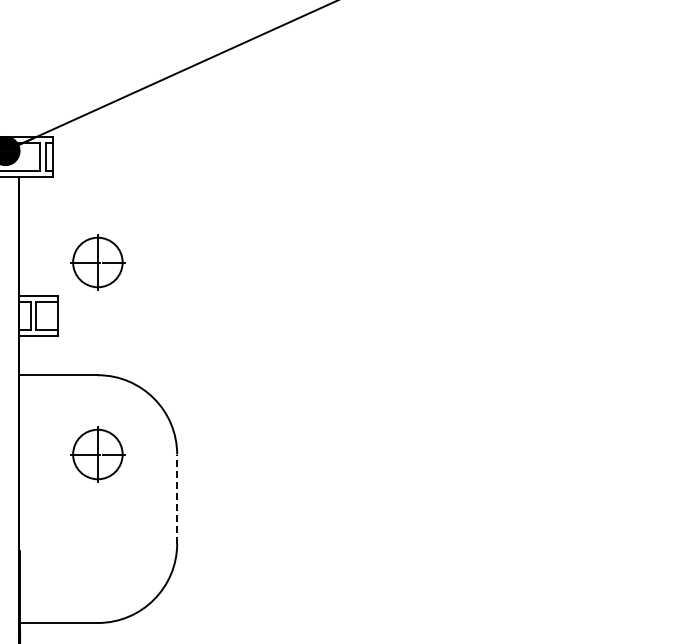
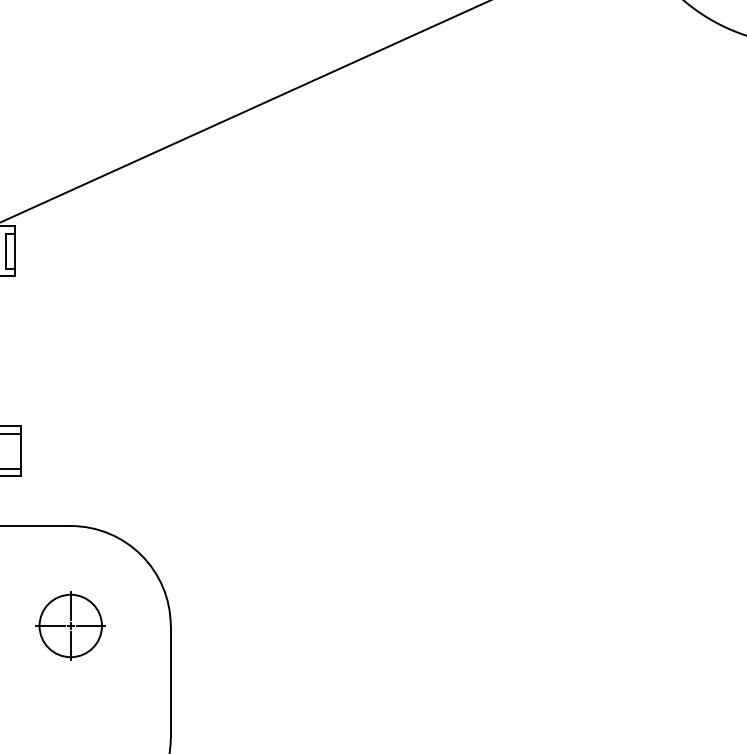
part: (97, 262) -> (70, 383), removed
line: (177, 499) -> (171, 682), dashed -> solid

